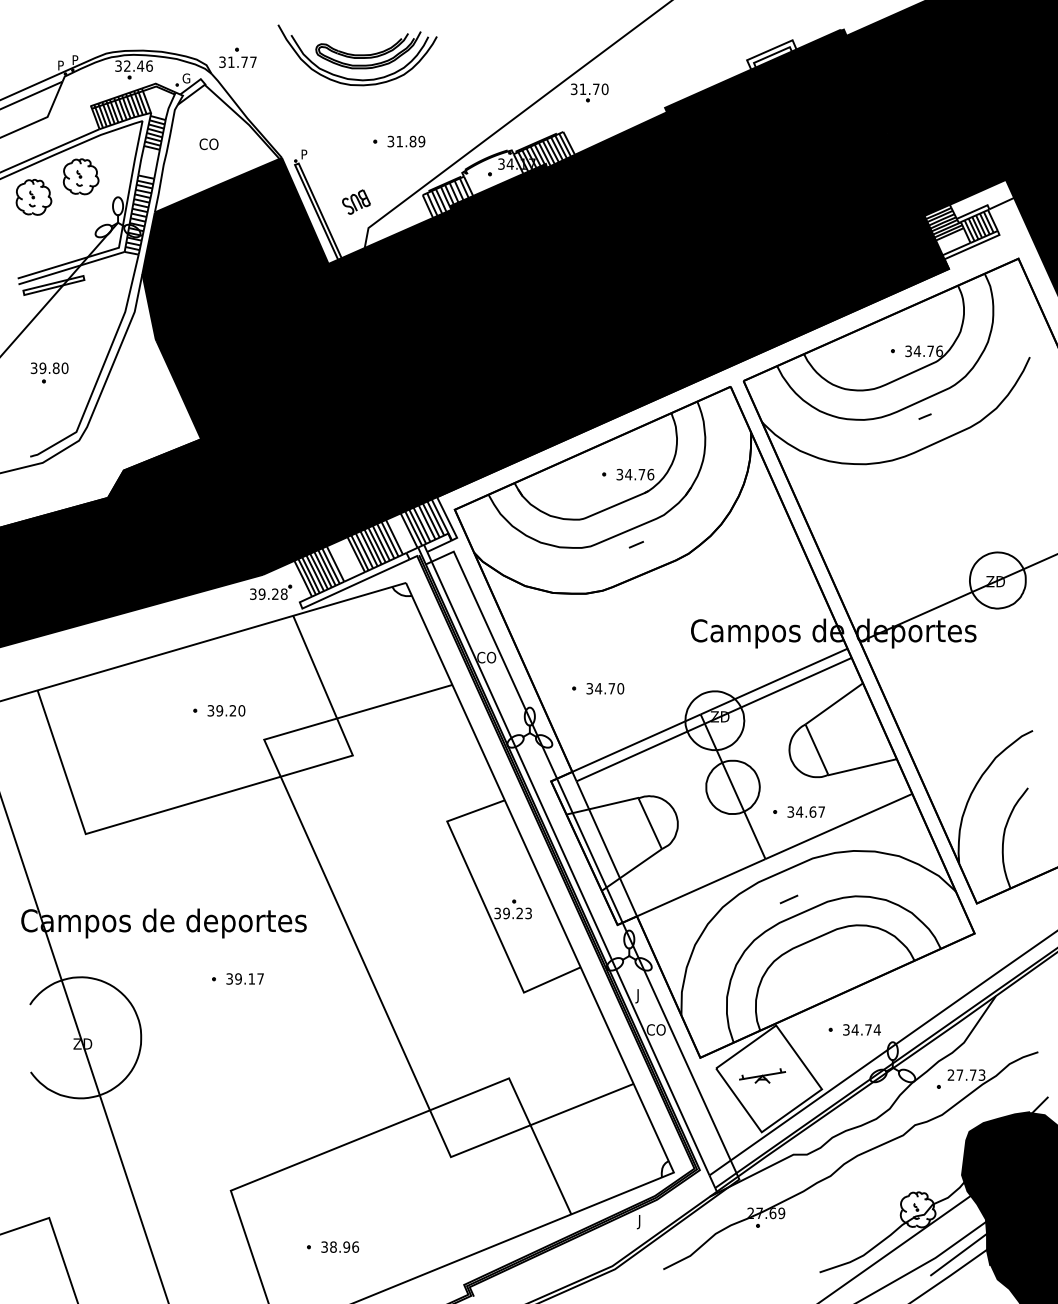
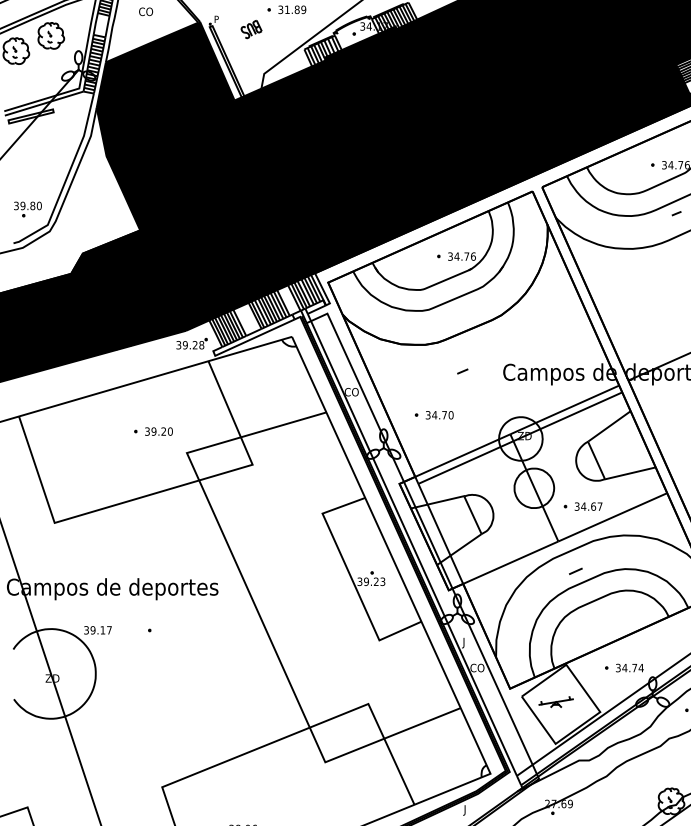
part: (356, 201) -> (251, 29), moved
part: (49, 372) -> (27, 209), moved
line: (635, 544) -> (462, 371), moved
text: (244, 978) -> (97, 629), moved

